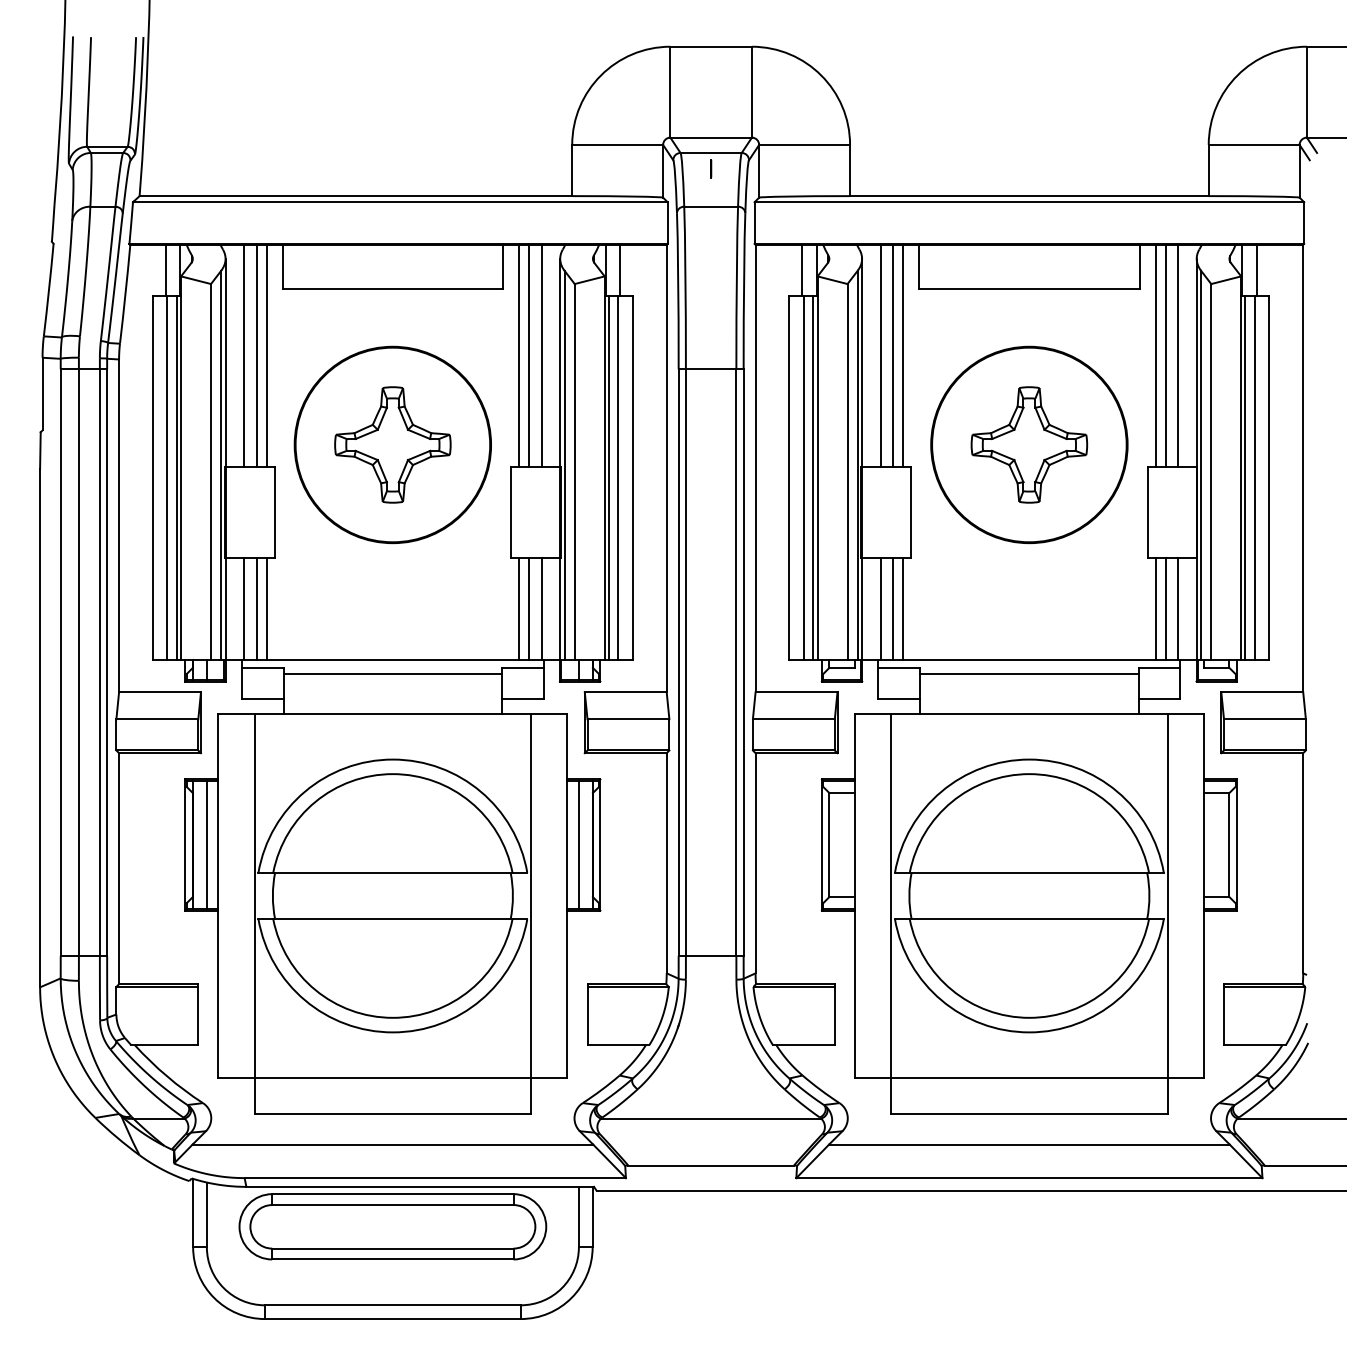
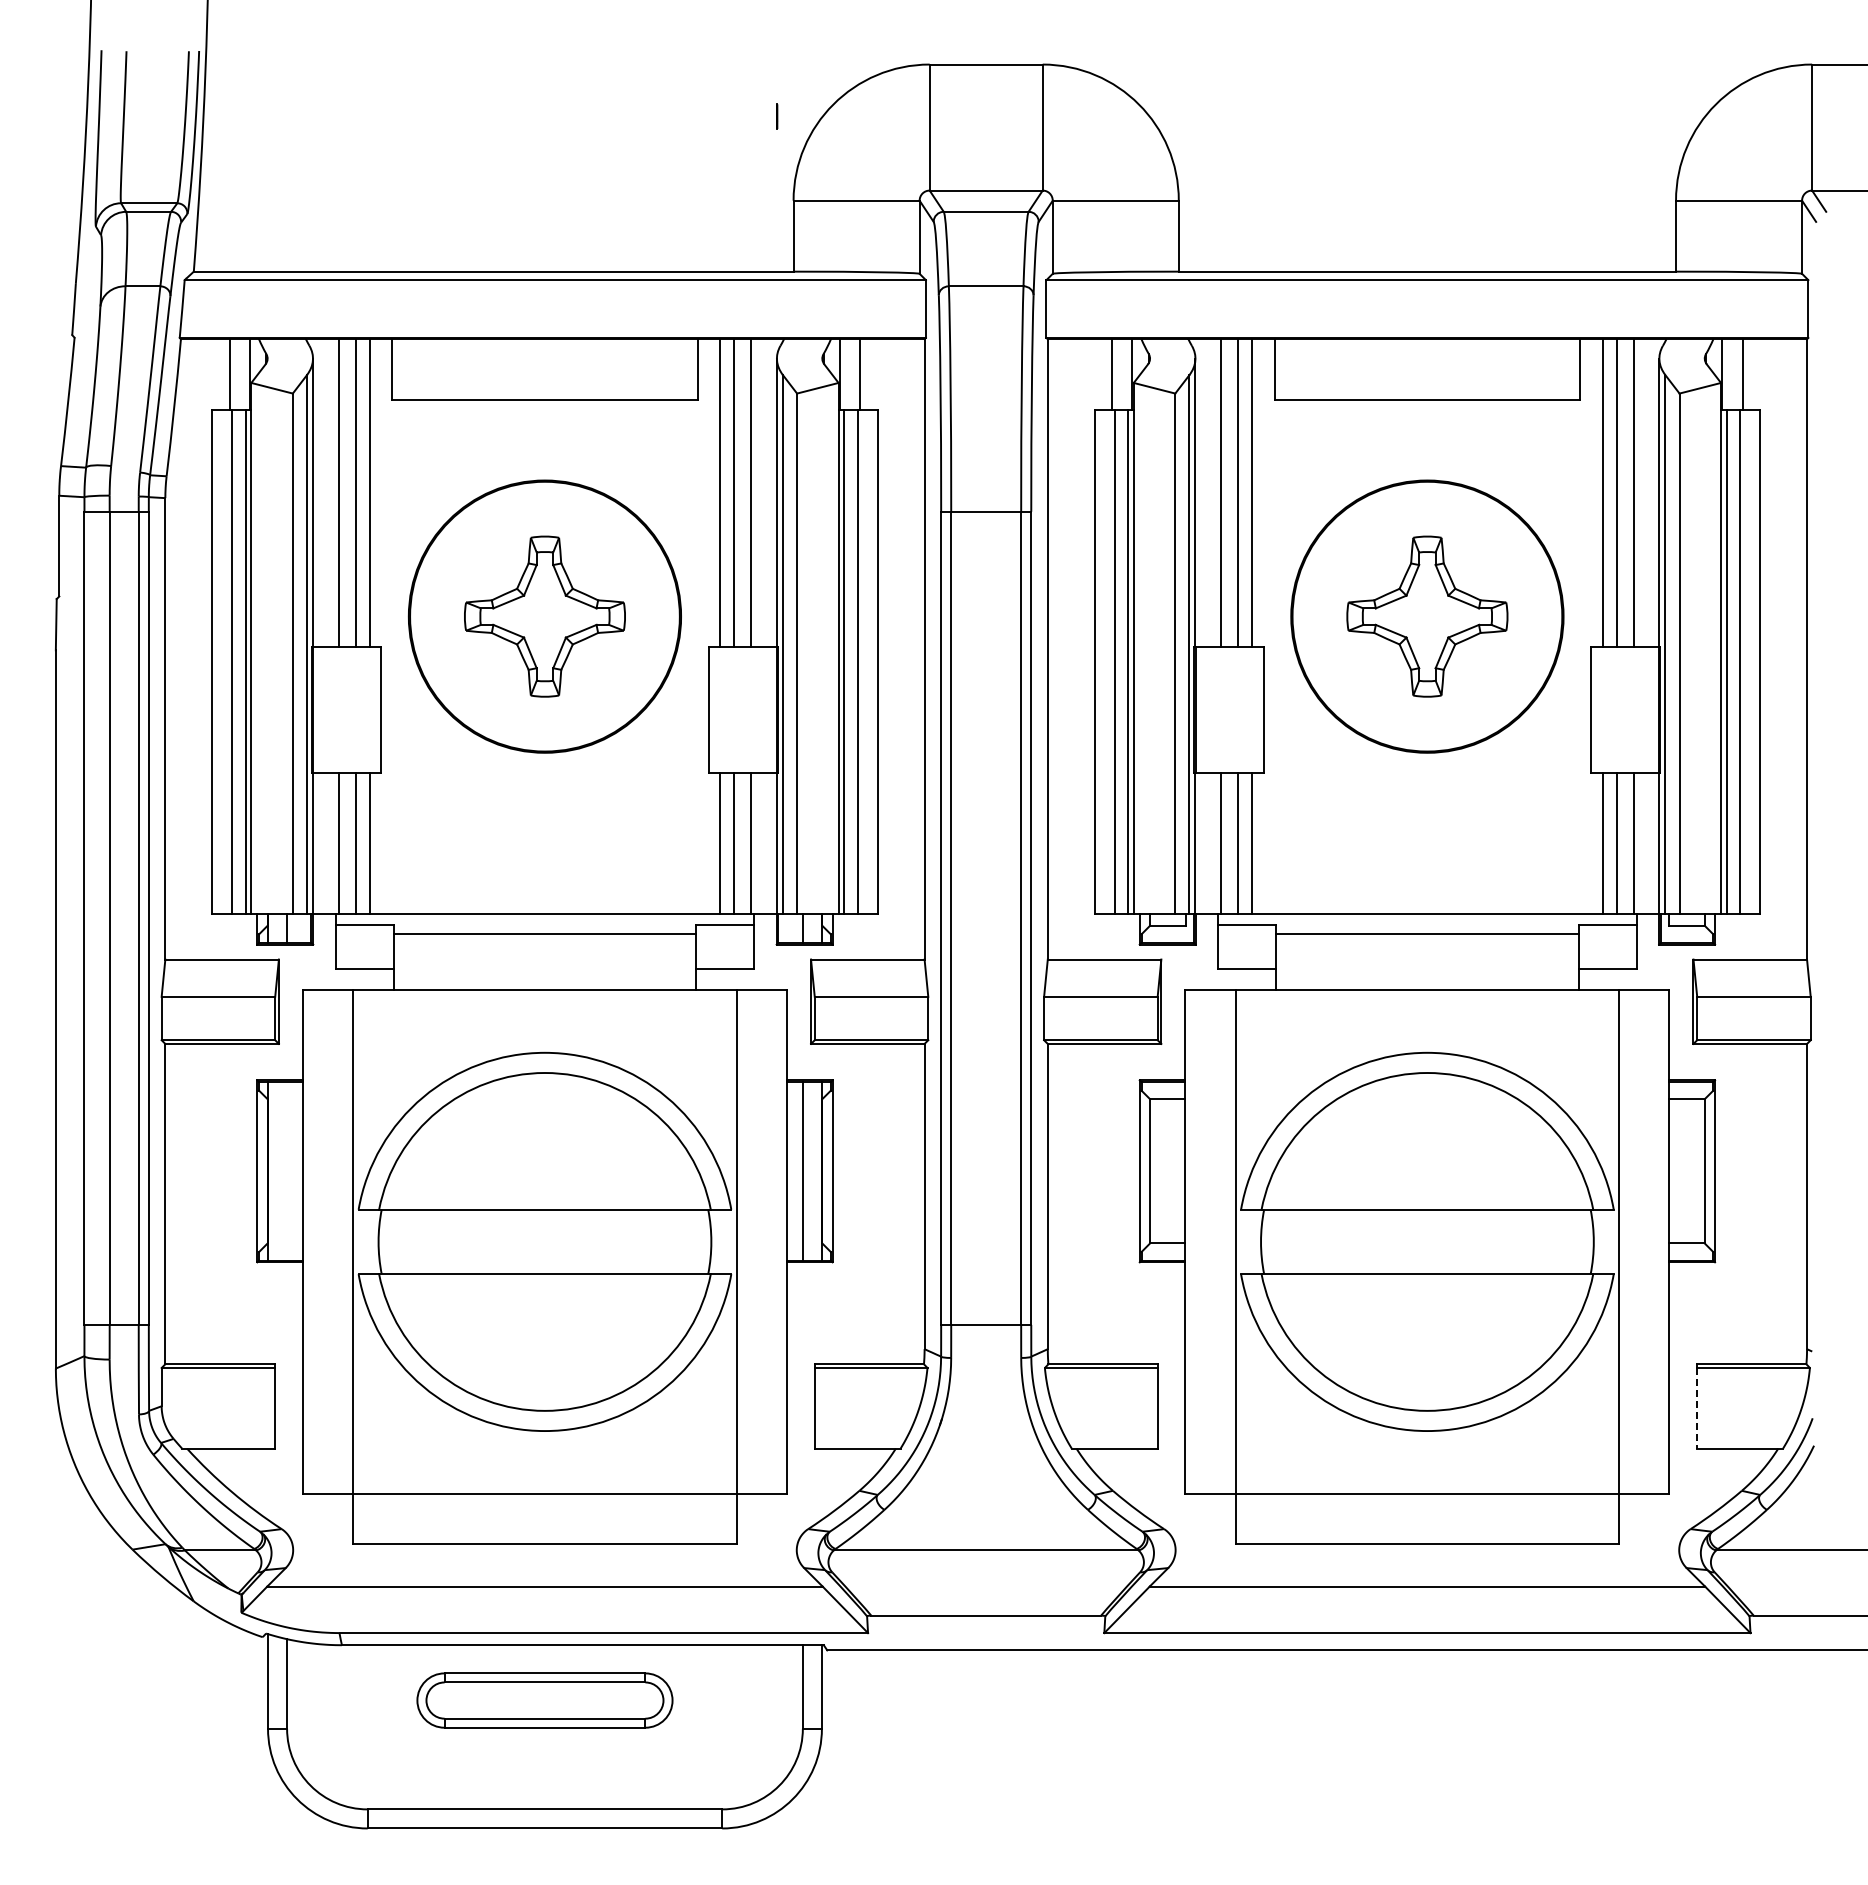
line: (711, 168) -> (777, 116), moved
line: (207, 845) -> (287, 1171), removed
line: (1224, 1016) -> (1697, 1408), solid -> dashed
part: (392, 1226) -> (544, 1700), size x0.6

